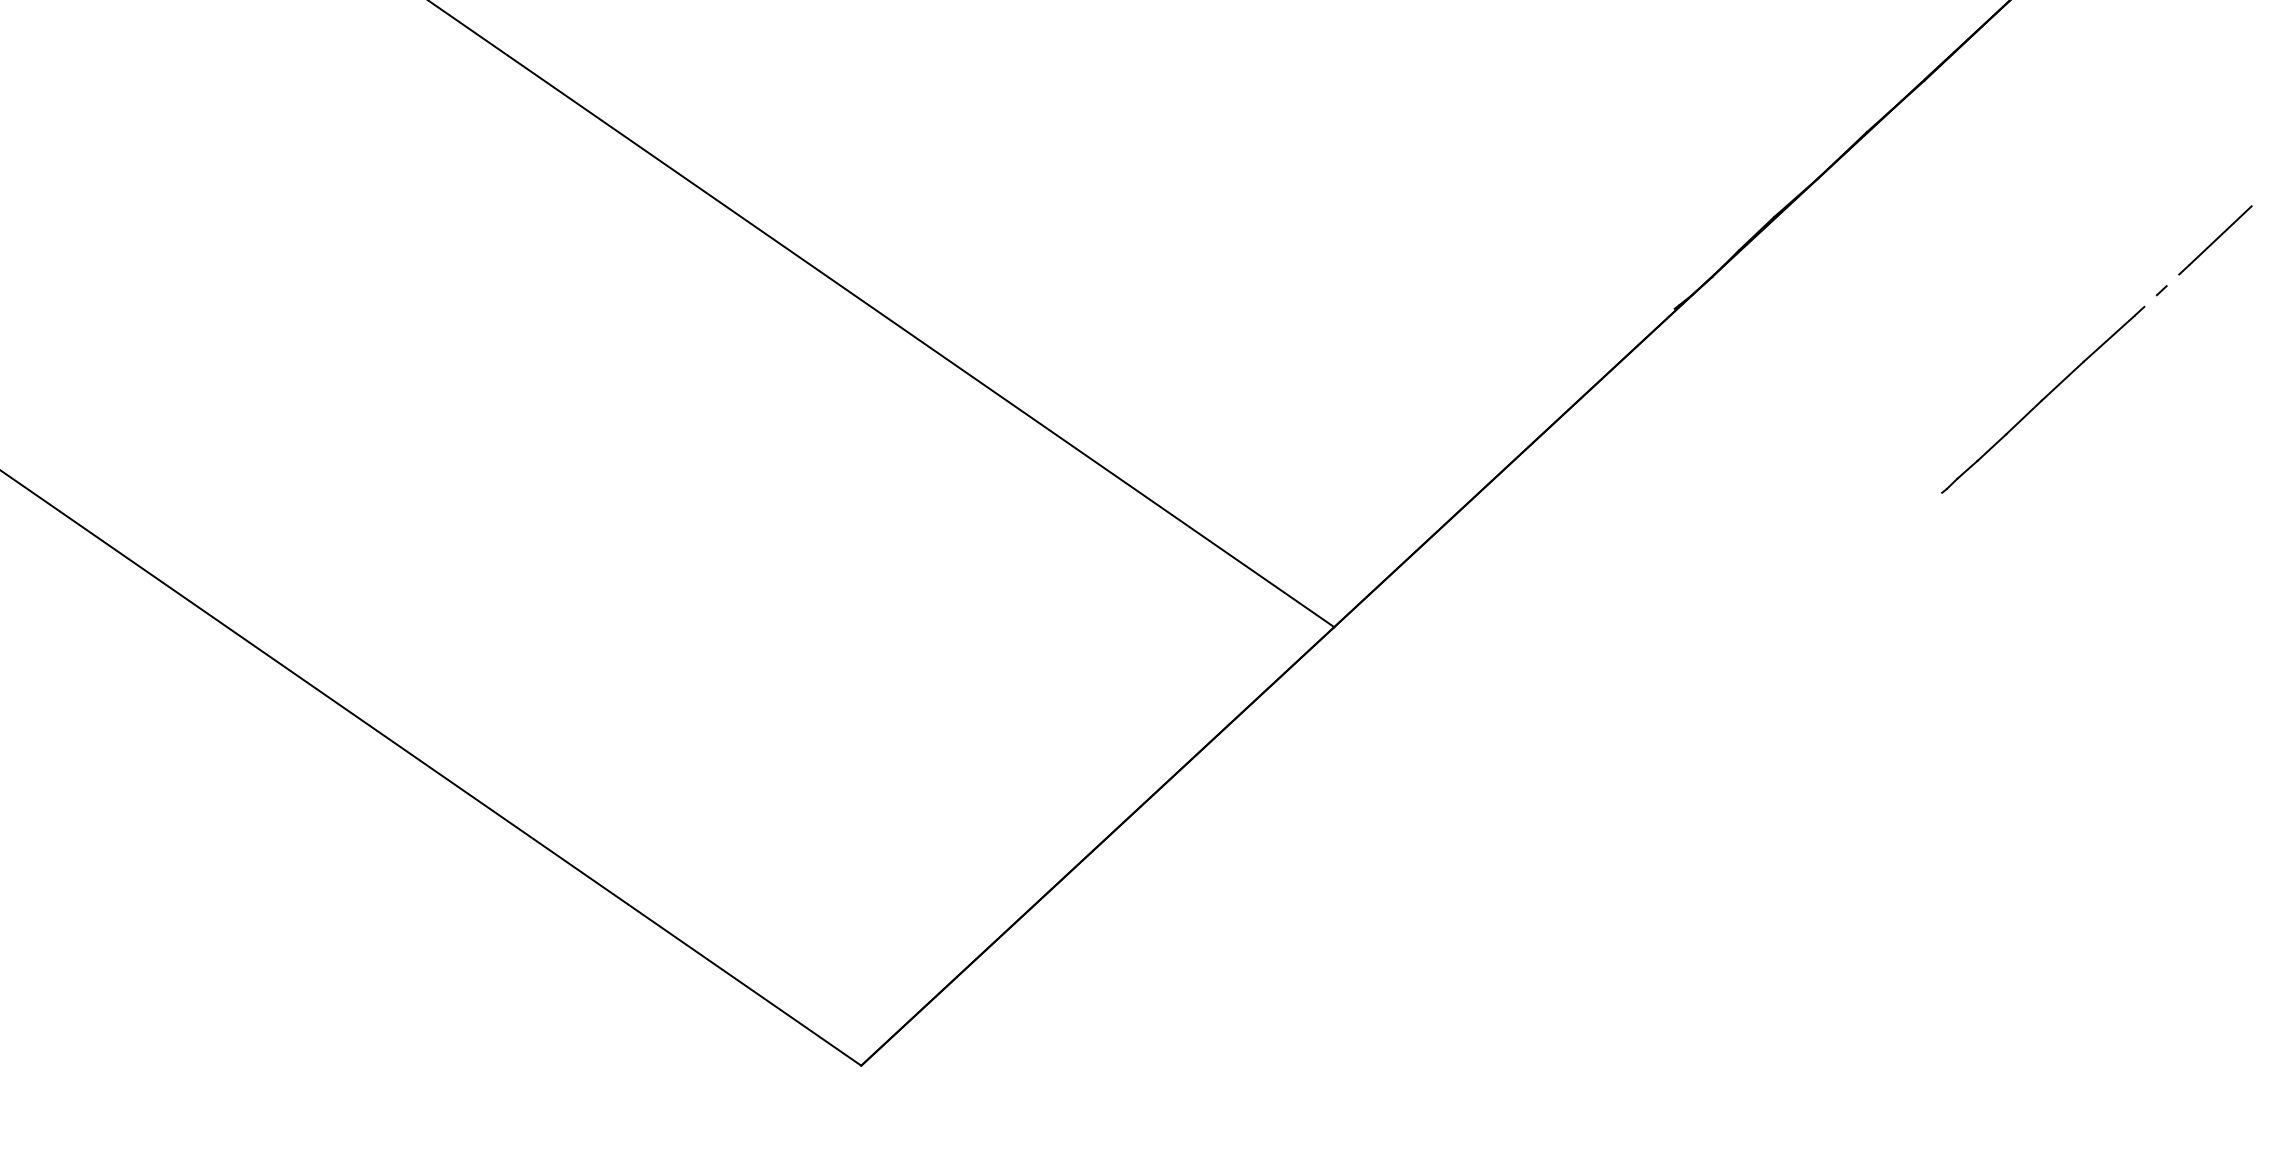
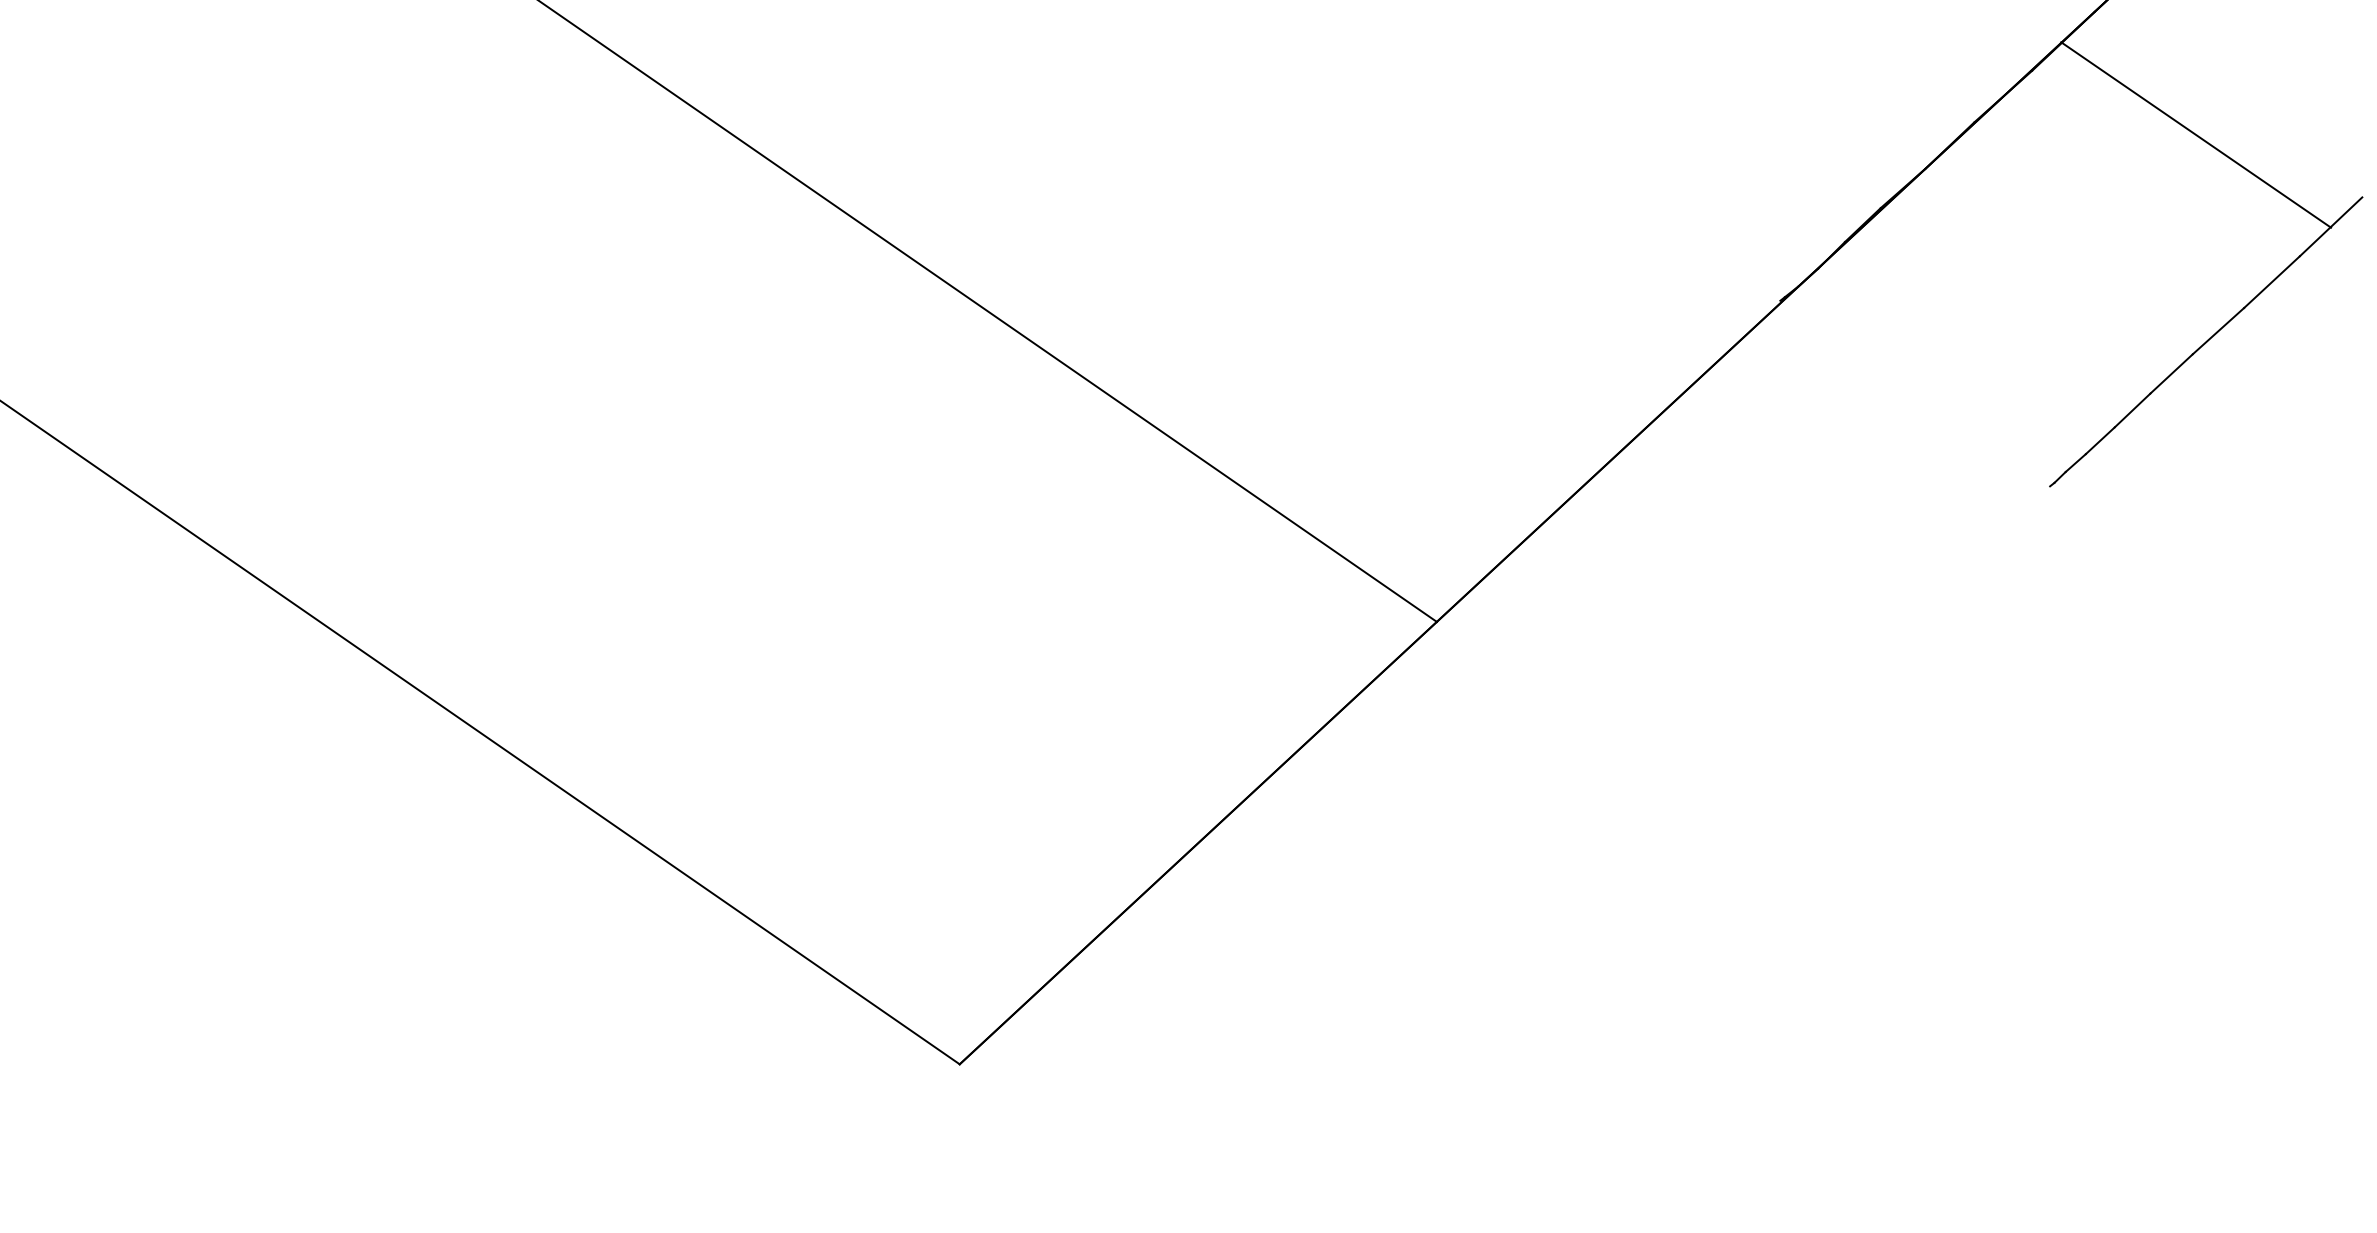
line: (2087, 143) -> (2196, 134), added
line: (2161, 290) -> (2271, 282), dashed -> solid

